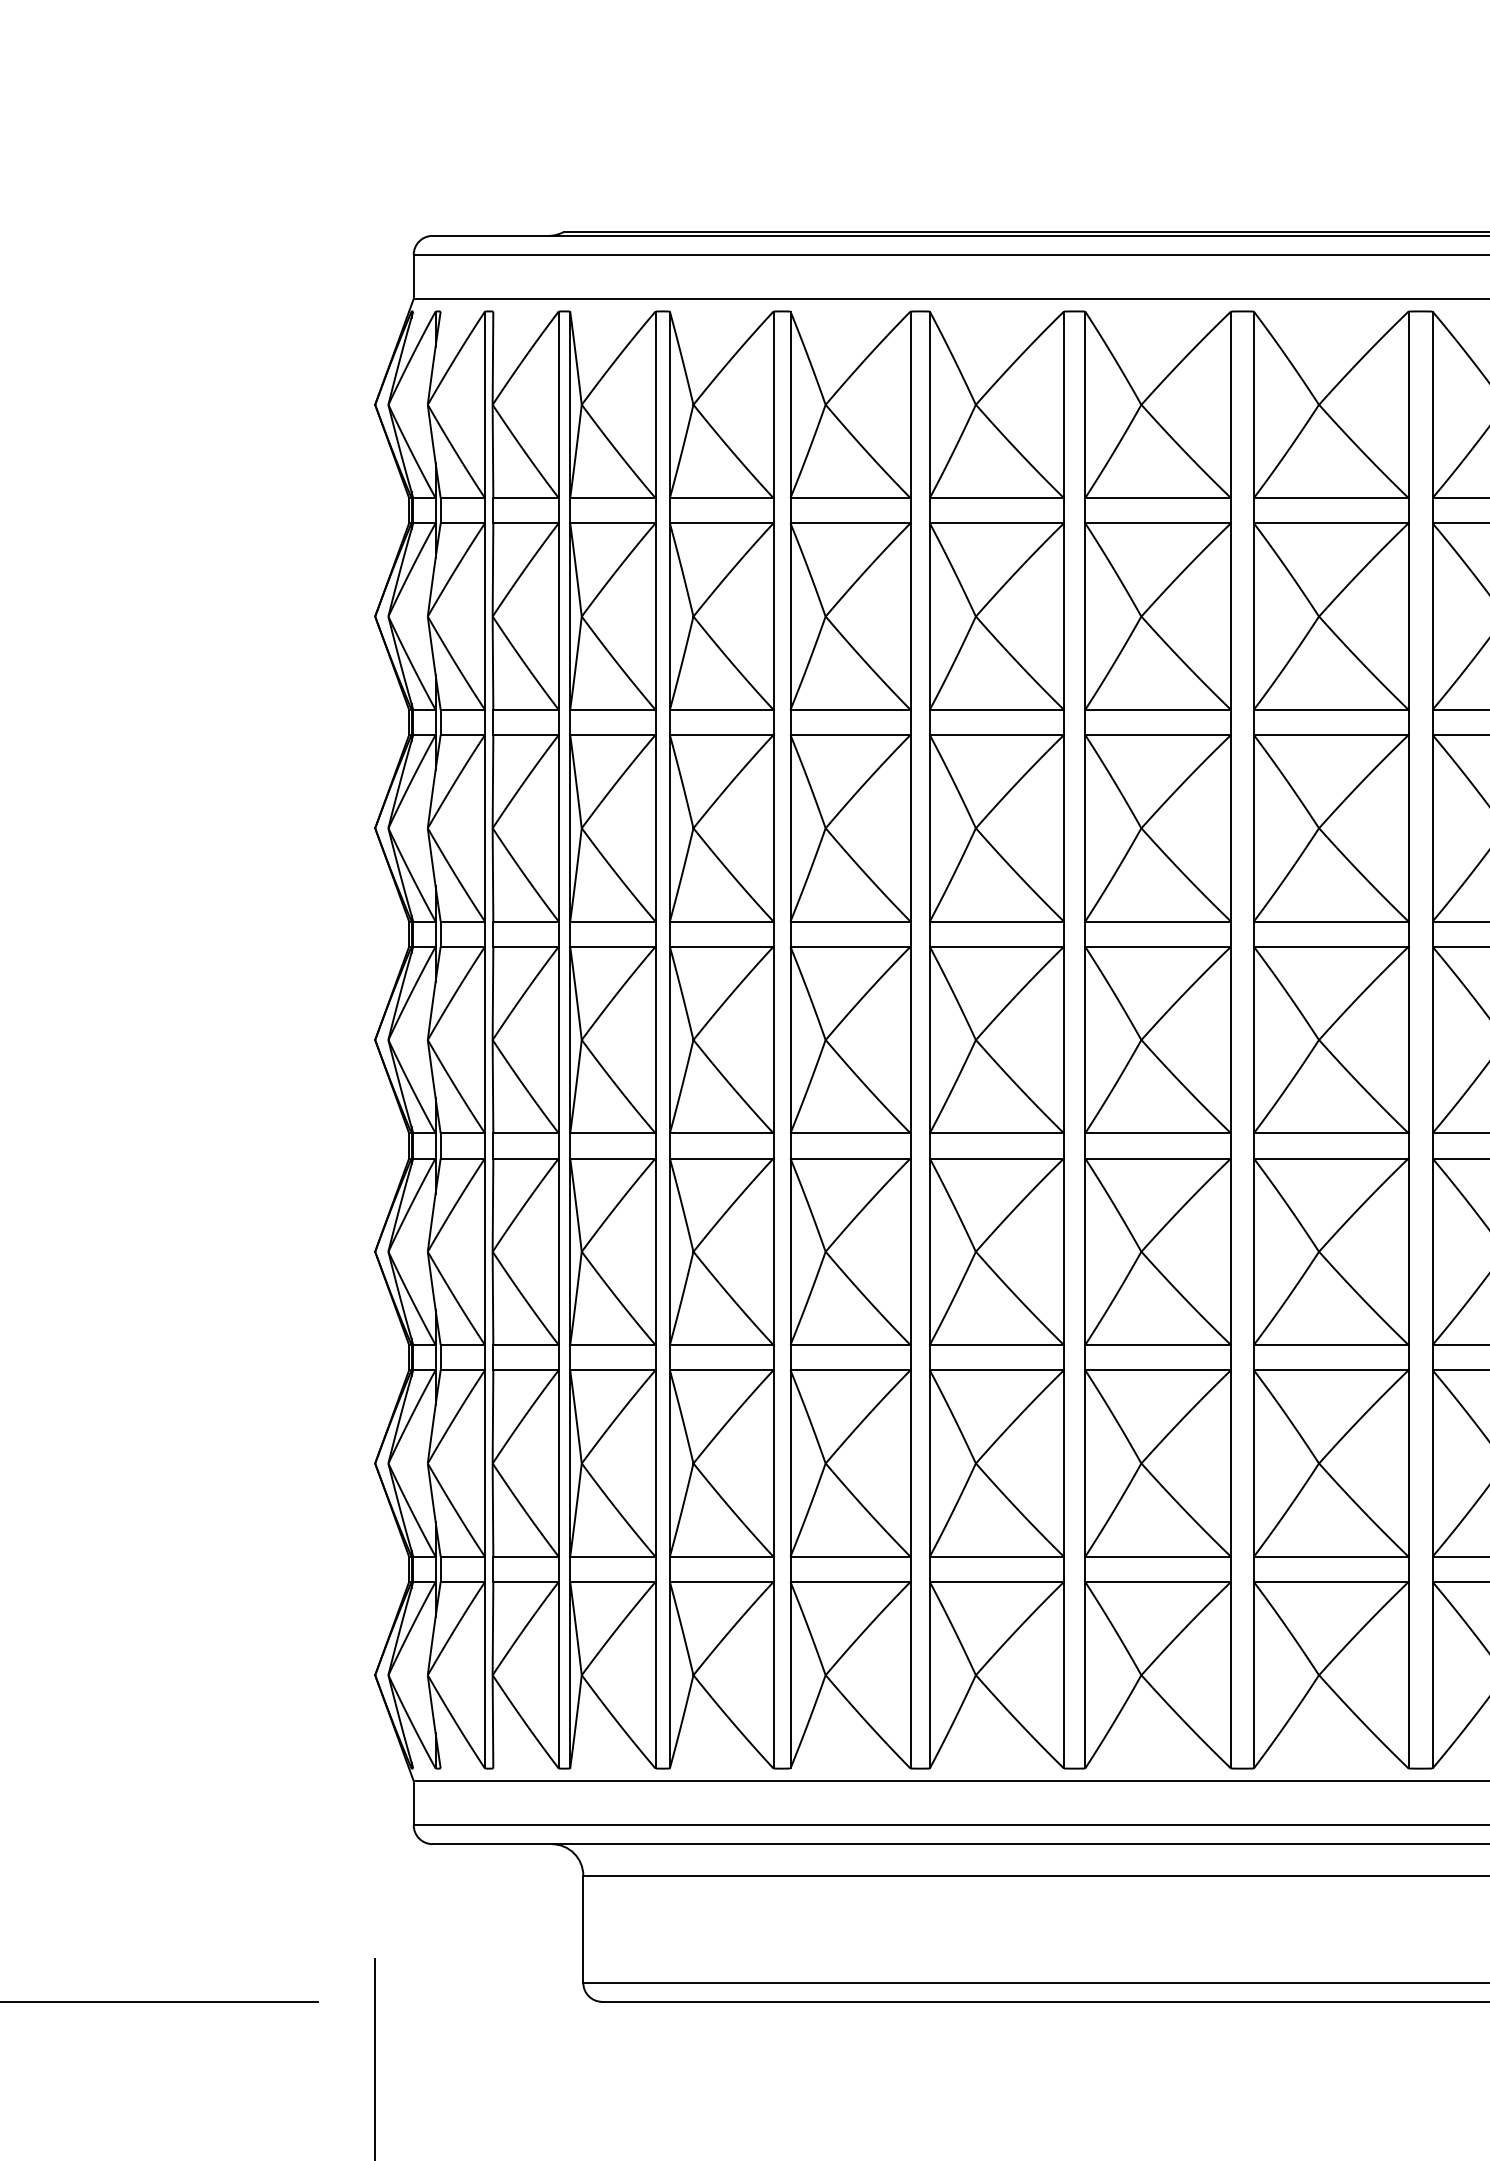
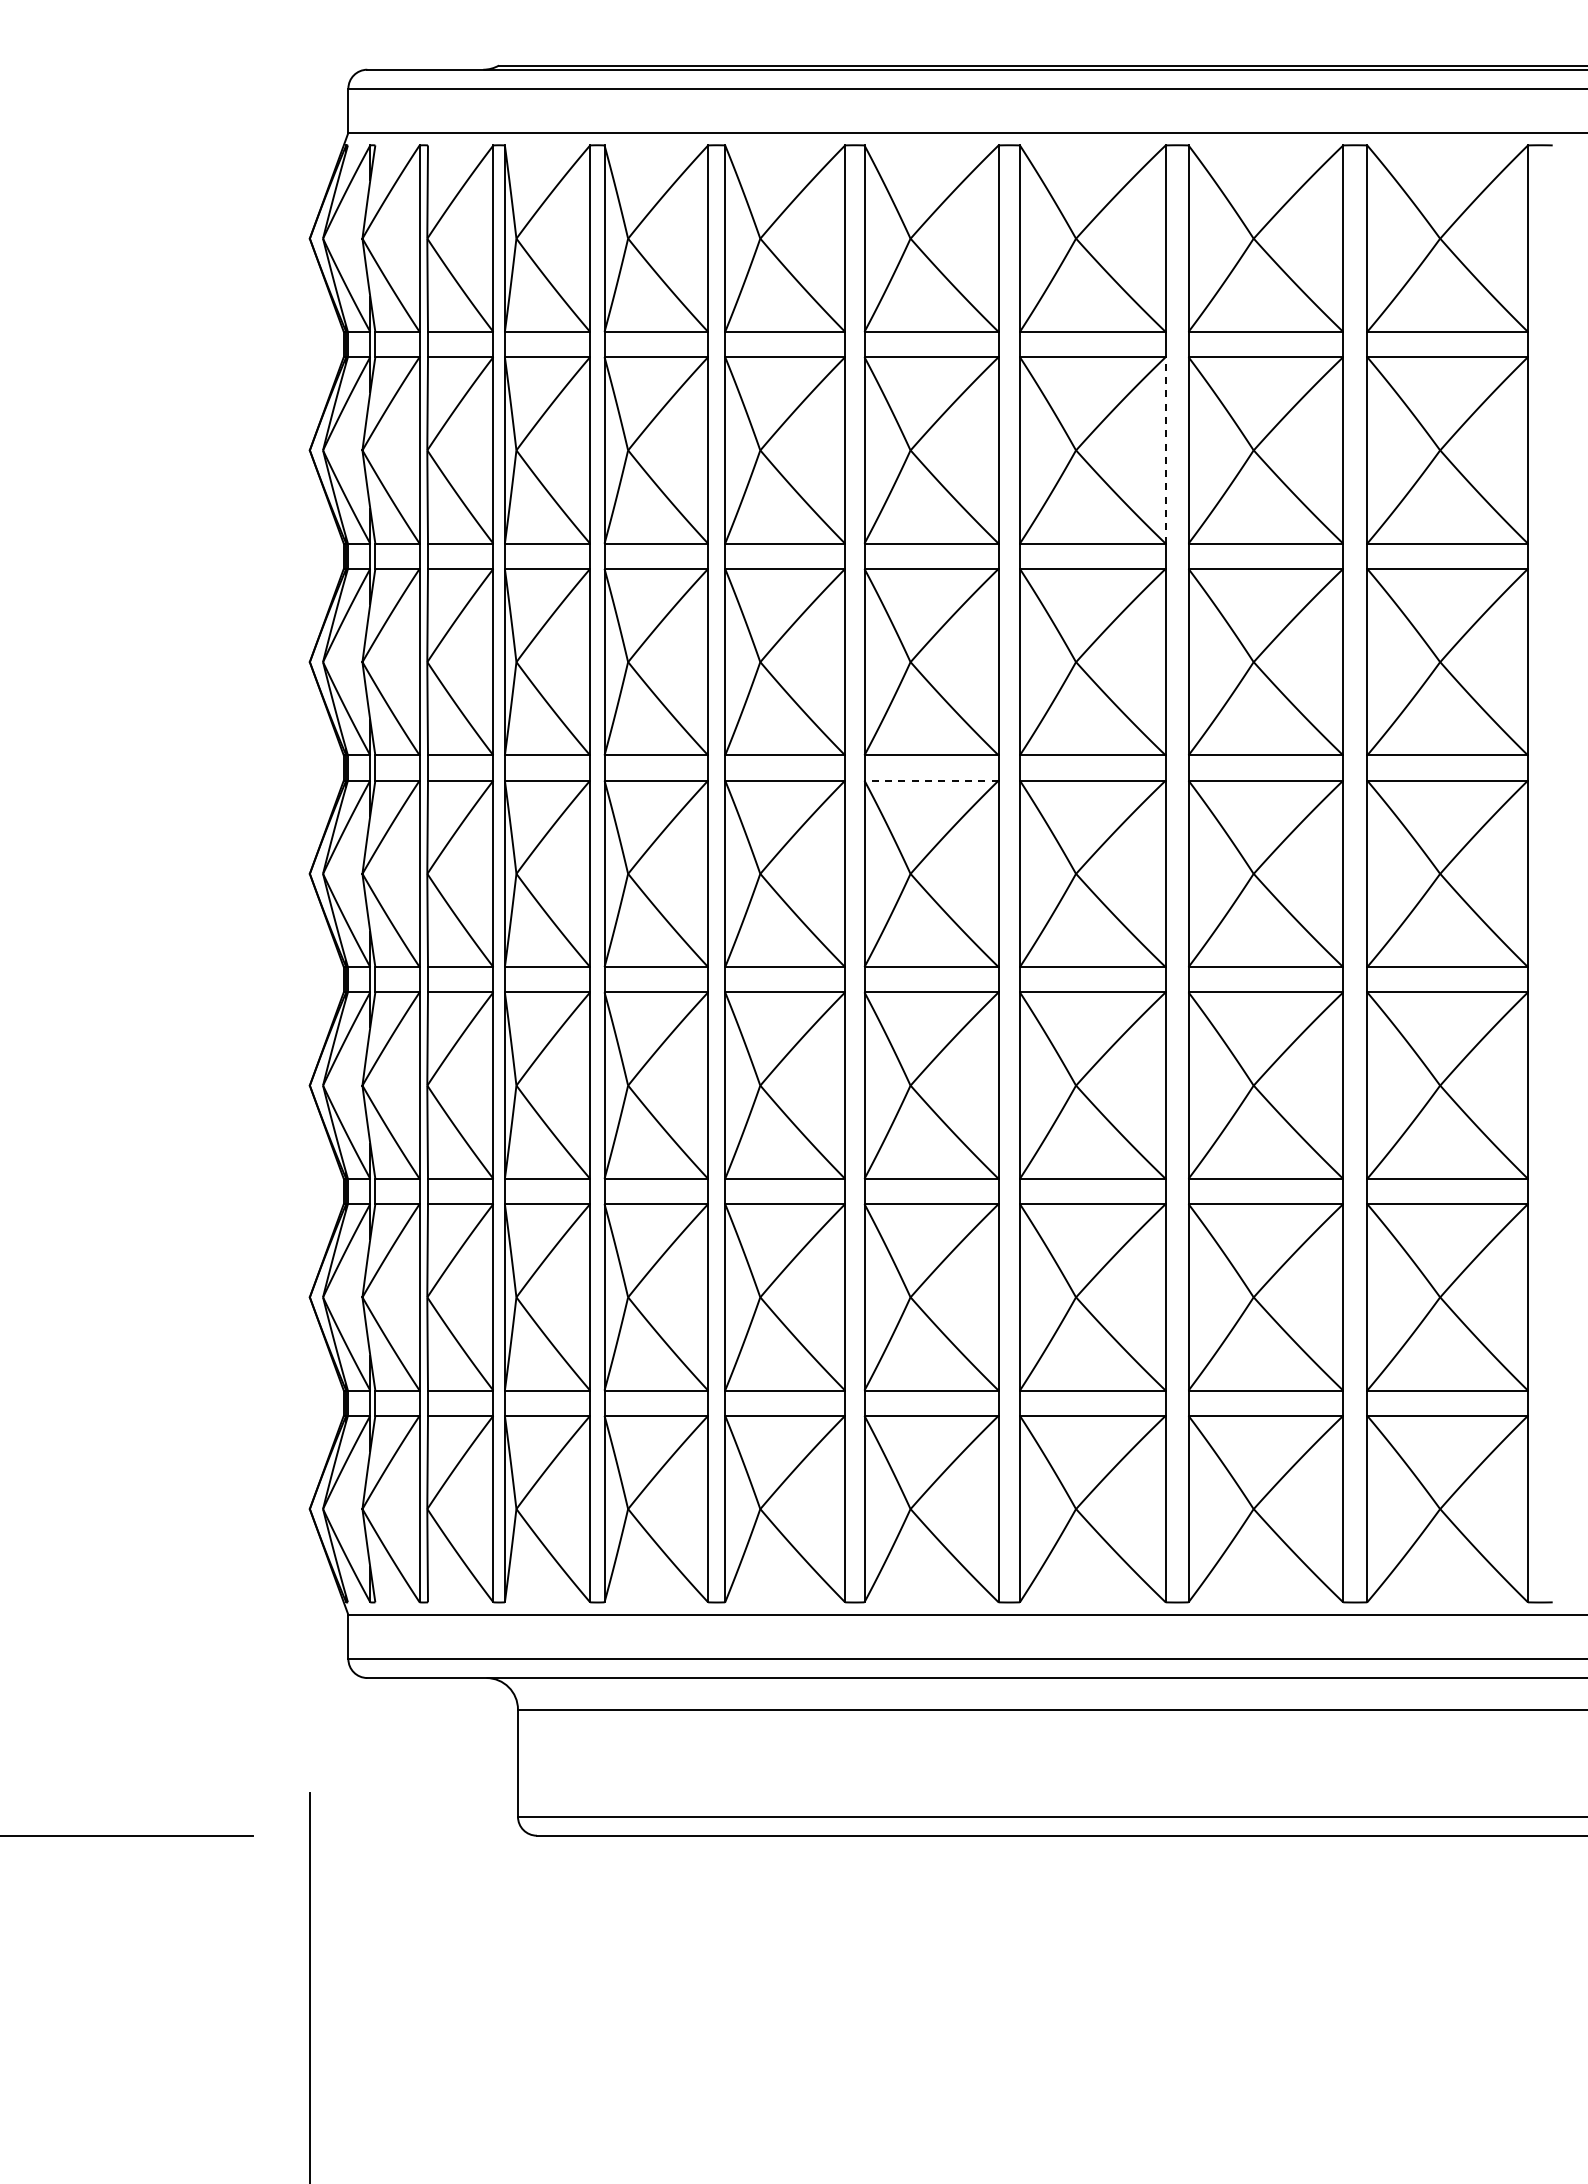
line: (1230, 615) -> (1165, 449), solid -> dashed
line: (996, 946) -> (931, 780), solid -> dashed

